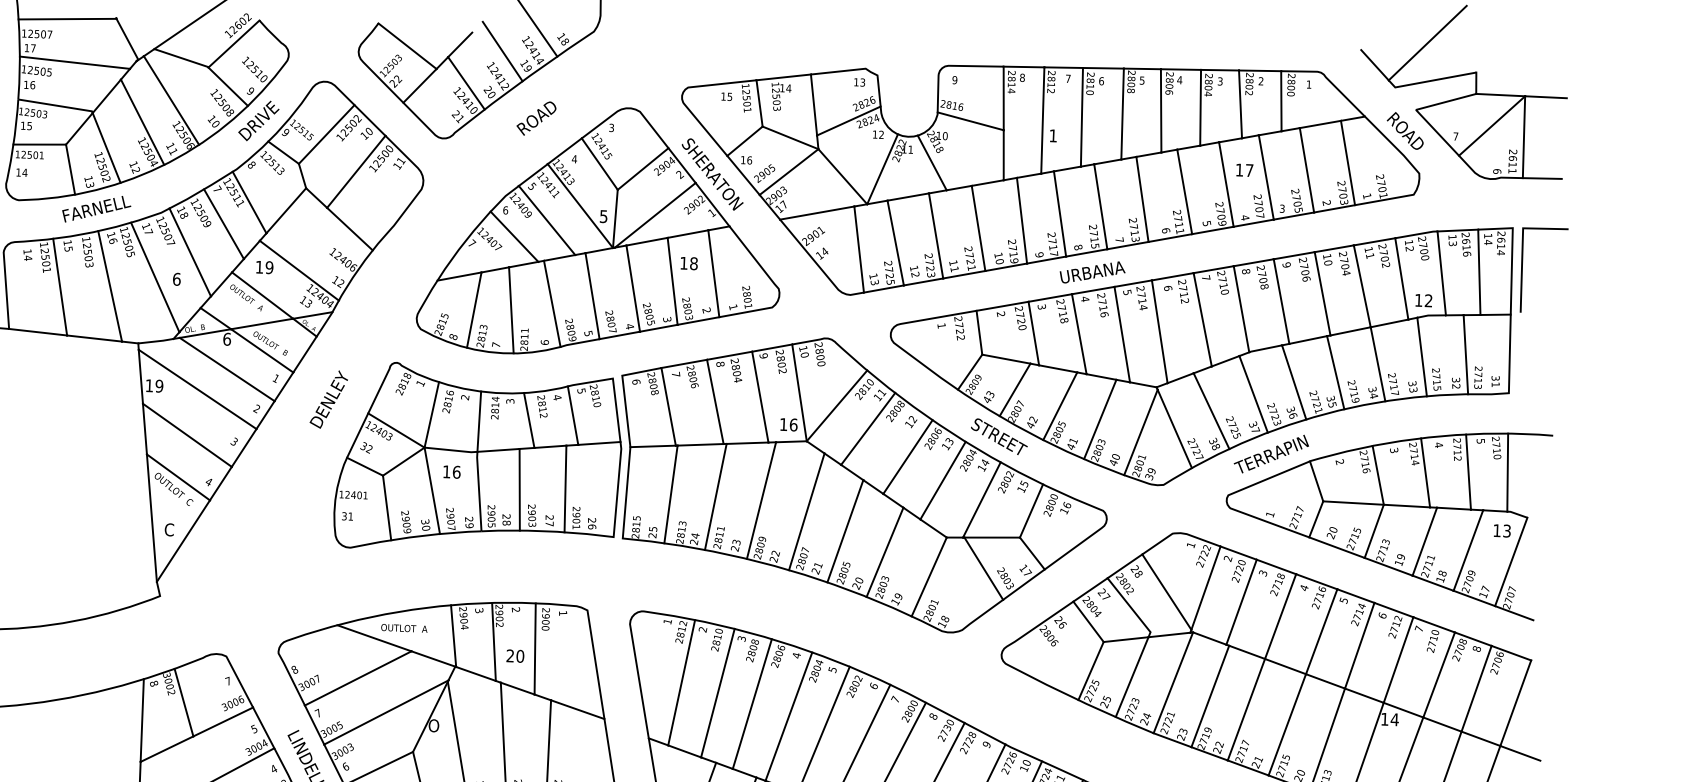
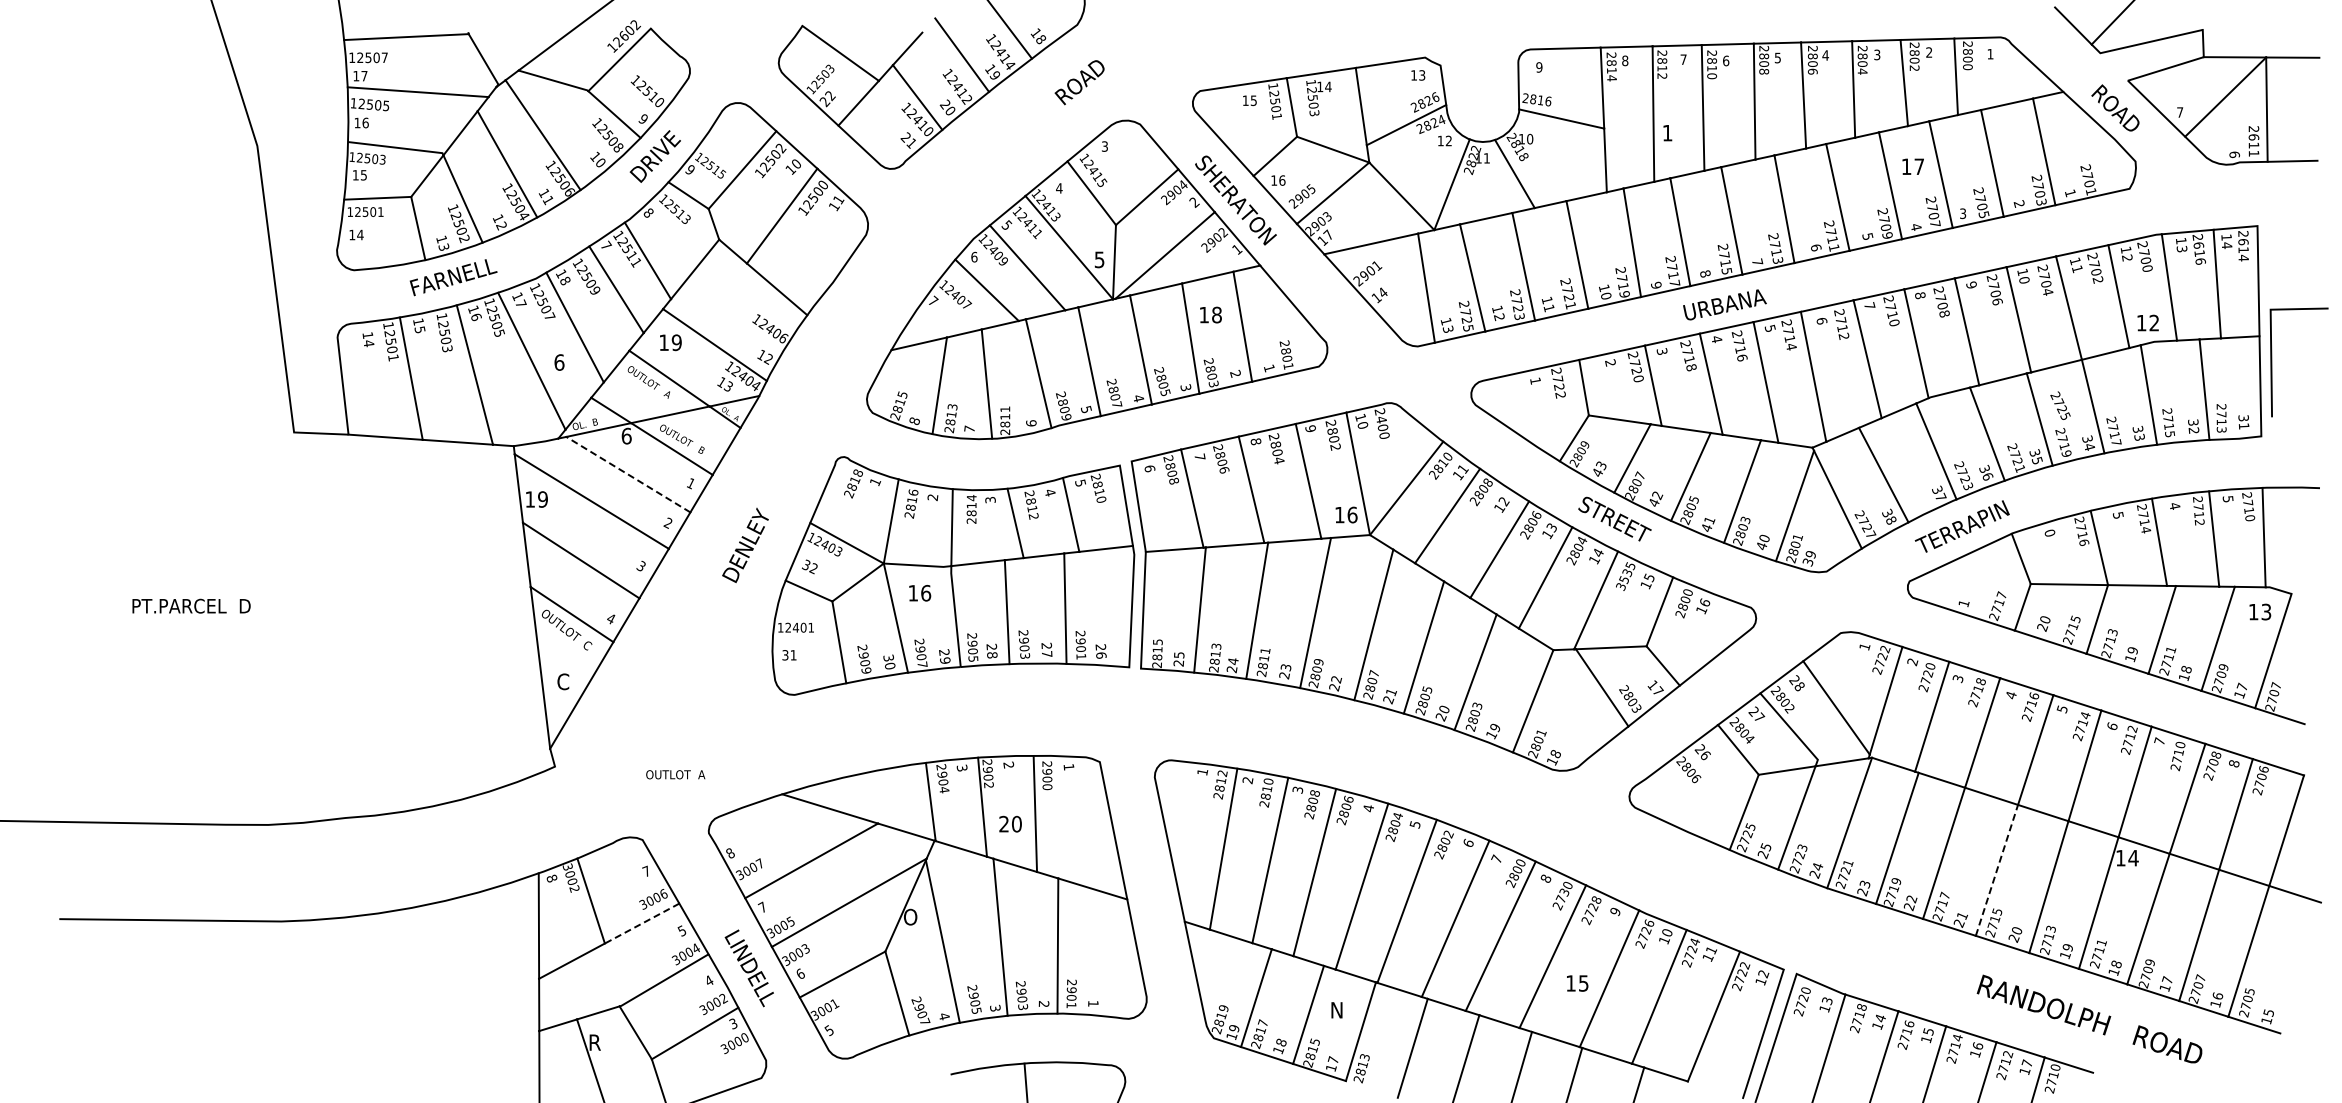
text: (536, 118) -> (1079, 82), moved
line: (1522, 269) -> (2272, 362), moved
text: (819, 351) -> (1381, 419), 2800 -> 2400
line: (227, 369) -> (628, 474), solid -> dashed
text: (328, 399) -> (745, 545), moved
text: (1233, 427) -> (2060, 405), moved
text: (1394, 450) -> (2118, 515), 3 -> 5
text: (1339, 462) -> (2049, 533), 2 -> 0
text: (1005, 482) -> (1625, 576), 2802 -> 3535
text: (404, 628) -> (675, 774), moved
line: (222, 721) -> (641, 923), solid -> dashed
line: (1286, 724) -> (1996, 870), solid -> dashed

